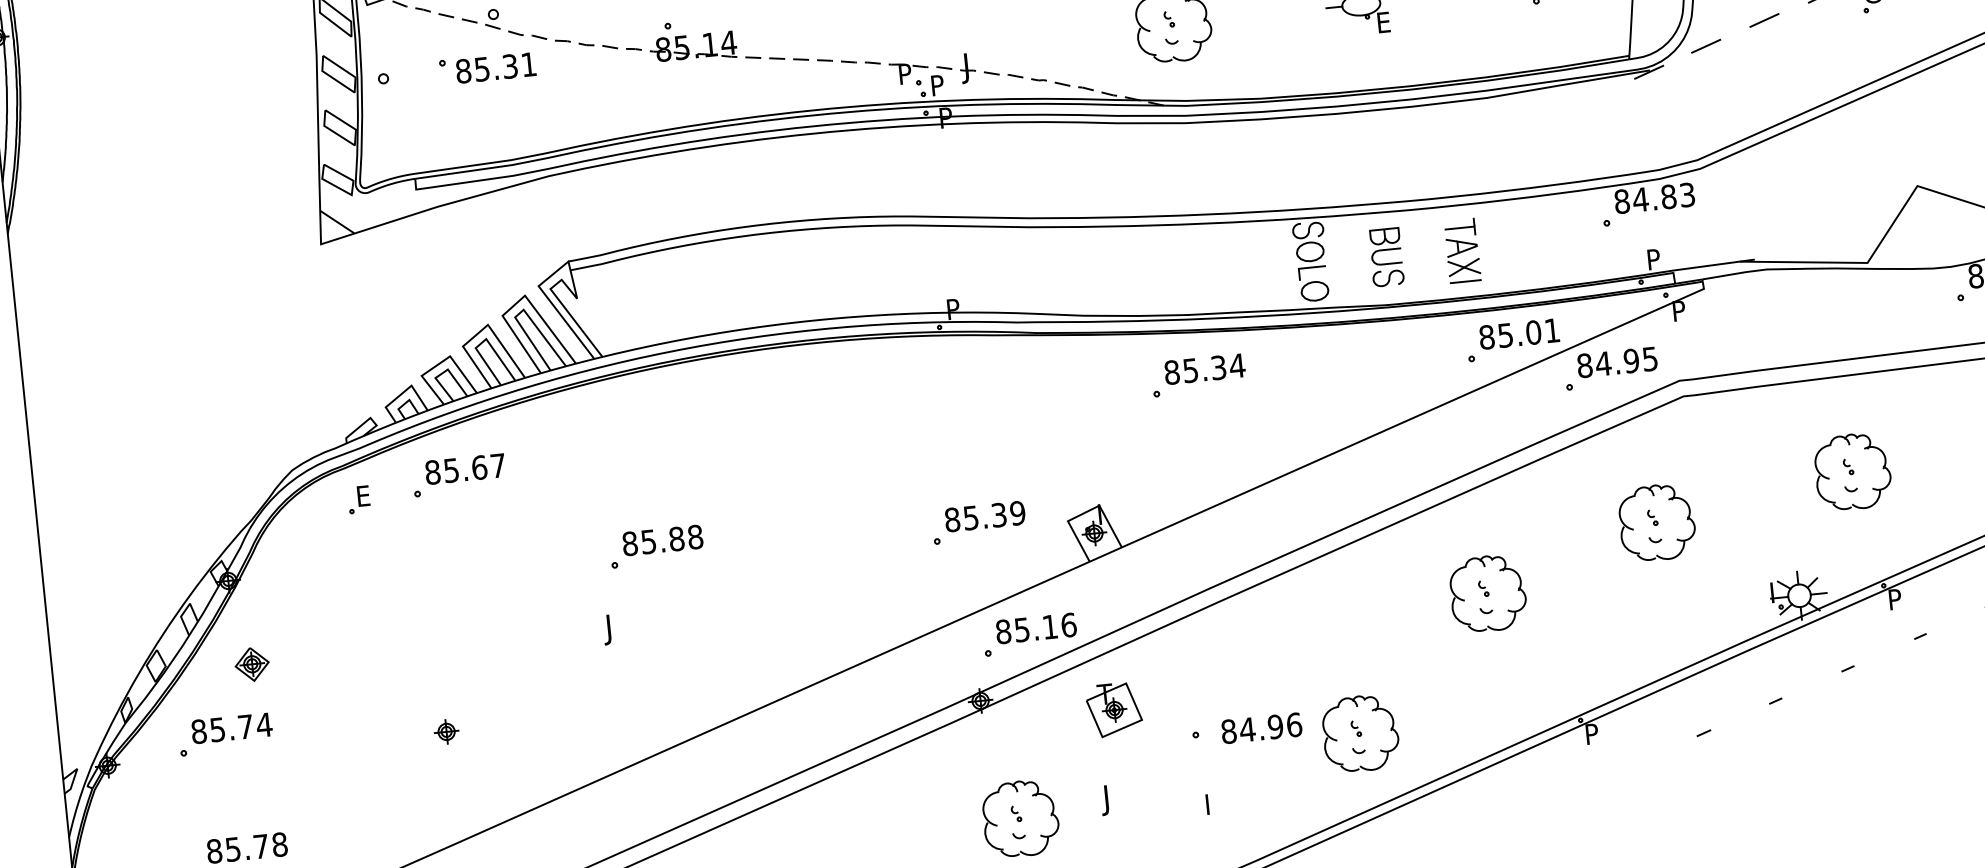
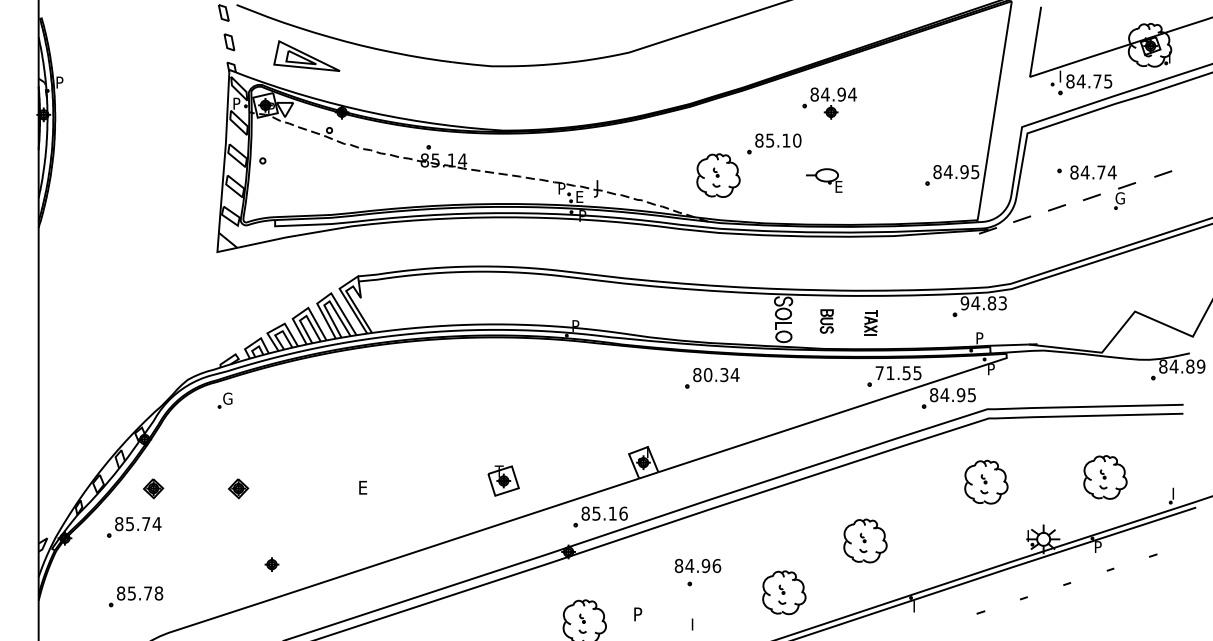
part: (486, 67) -> (322, 160), removed
text: (938, 84) -> (580, 196), P -> E
text: (1621, 202) -> (964, 303), 84.83 -> 94.83
part: (1462, 251) -> (870, 322), size x0.7
part: (1385, 257) -> (826, 321), size x0.7
text: (1519, 334) -> (898, 373), 85.01 -> 71.55
text: (1191, 371) -> (708, 375), 85.34 -> 80.34
part: (1853, 471) -> (1105, 477), moved
part: (458, 475) -> (282, 392), removed
text: (364, 495) -> (227, 398), E -> G
part: (1657, 521) -> (986, 481), moved
part: (978, 522) -> (577, 449), removed
part: (655, 546) -> (391, 444), removed
part: (1488, 592) -> (865, 540), moved
text: (611, 629) -> (361, 489), J -> E
part: (398, 649) -> (238, 488), added
part: (1114, 709) -> (503, 480), moved
text: (1260, 727) -> (697, 565), moved
text: (1592, 728) -> (917, 603), P -> I
part: (445, 731) -> (271, 564), moved
text: (1109, 798) -> (636, 615), J -> P

